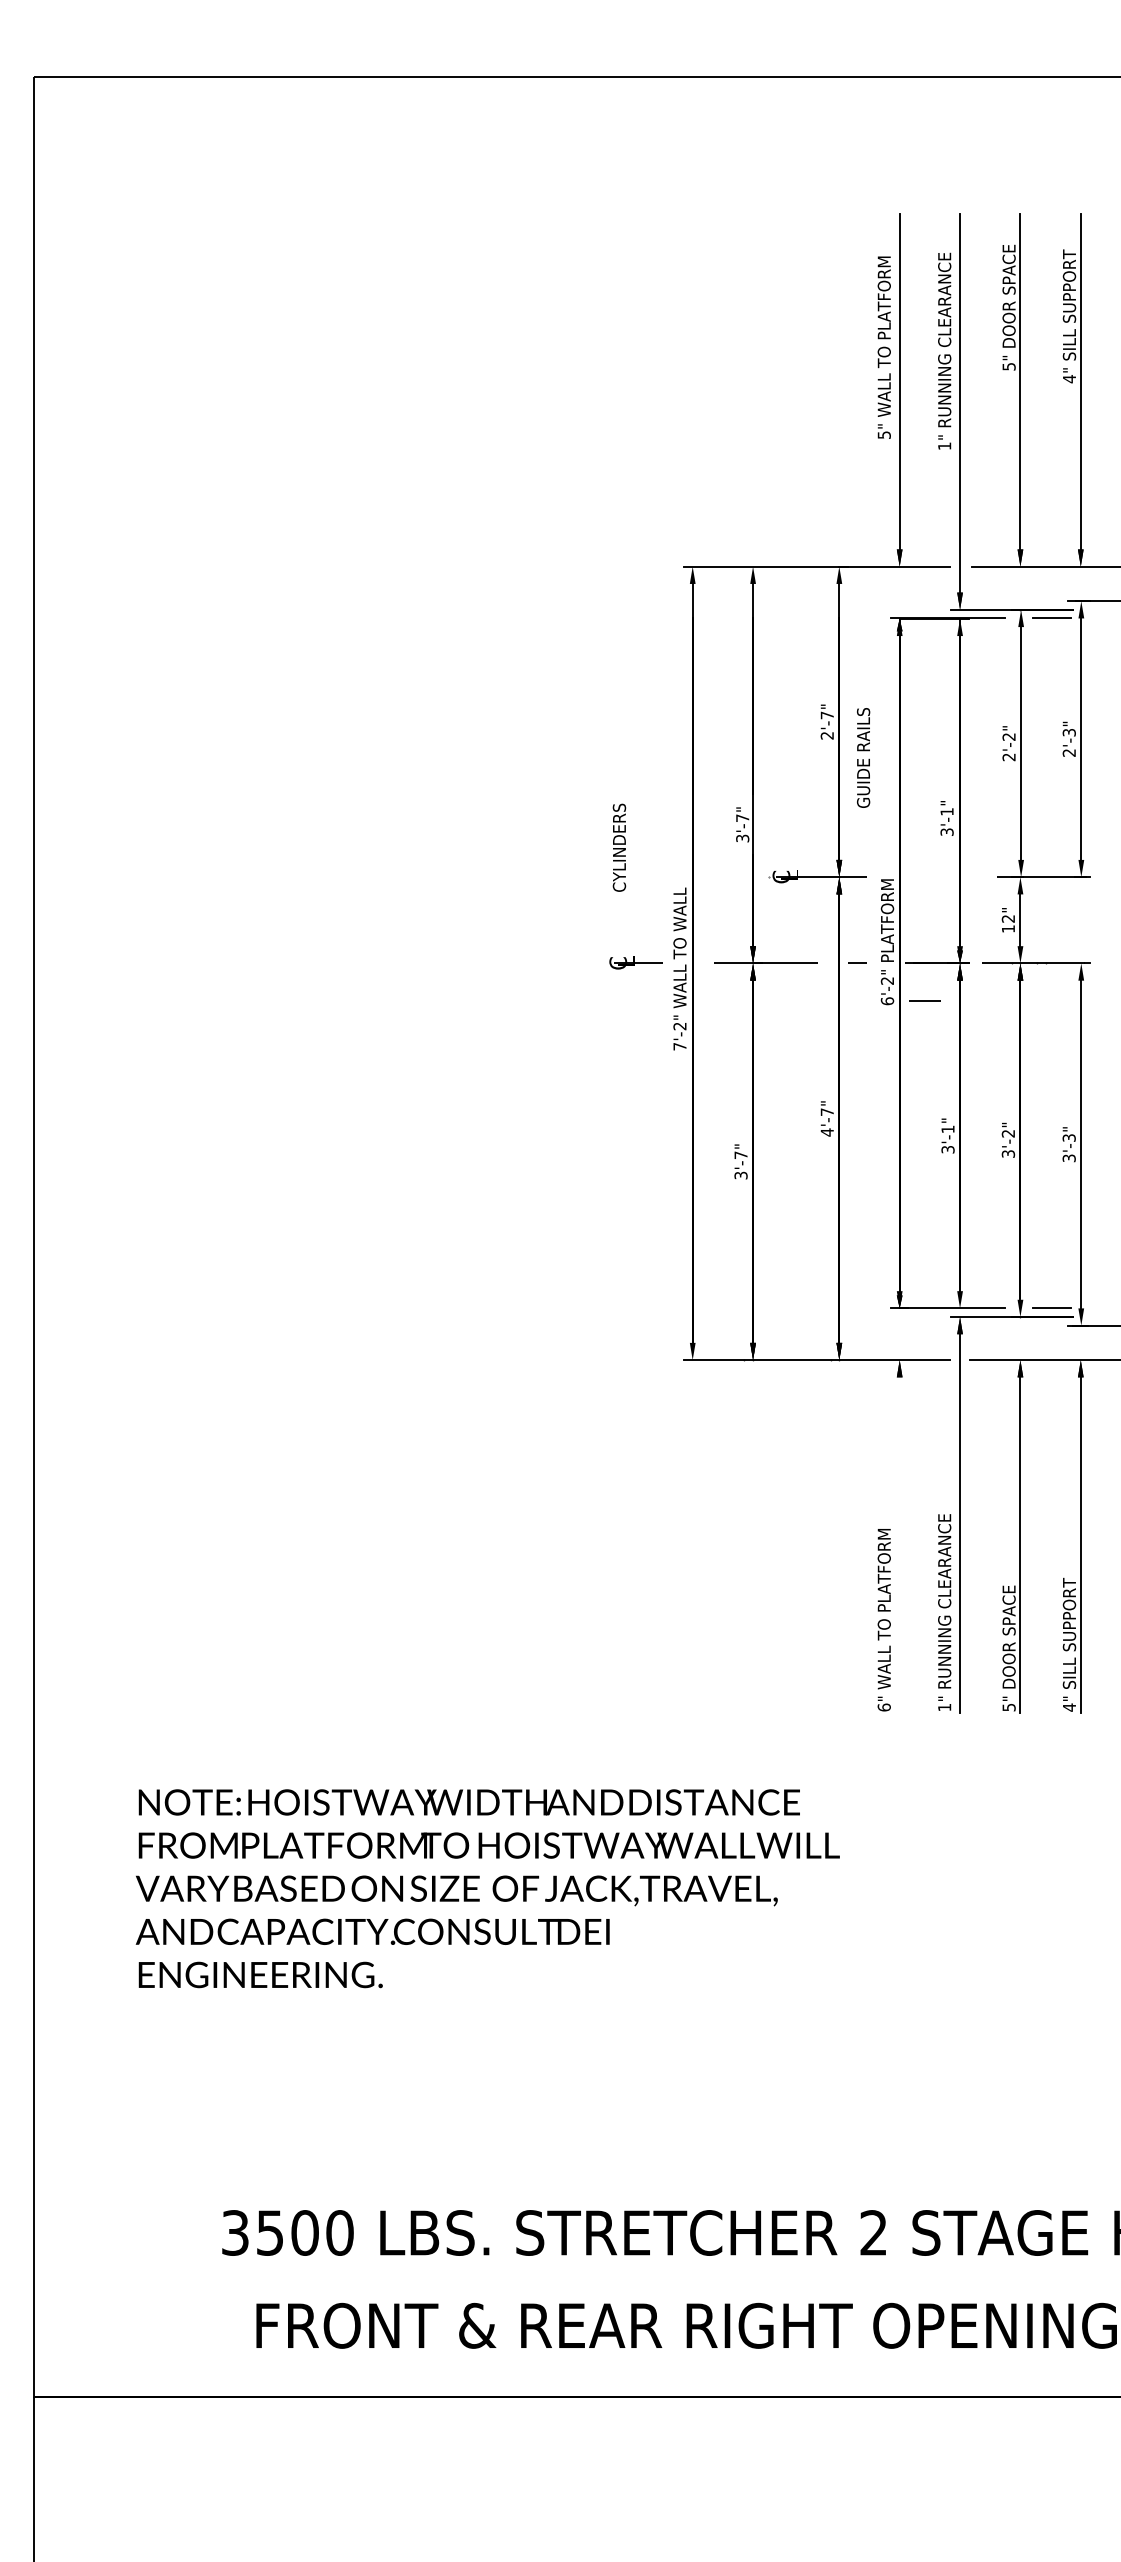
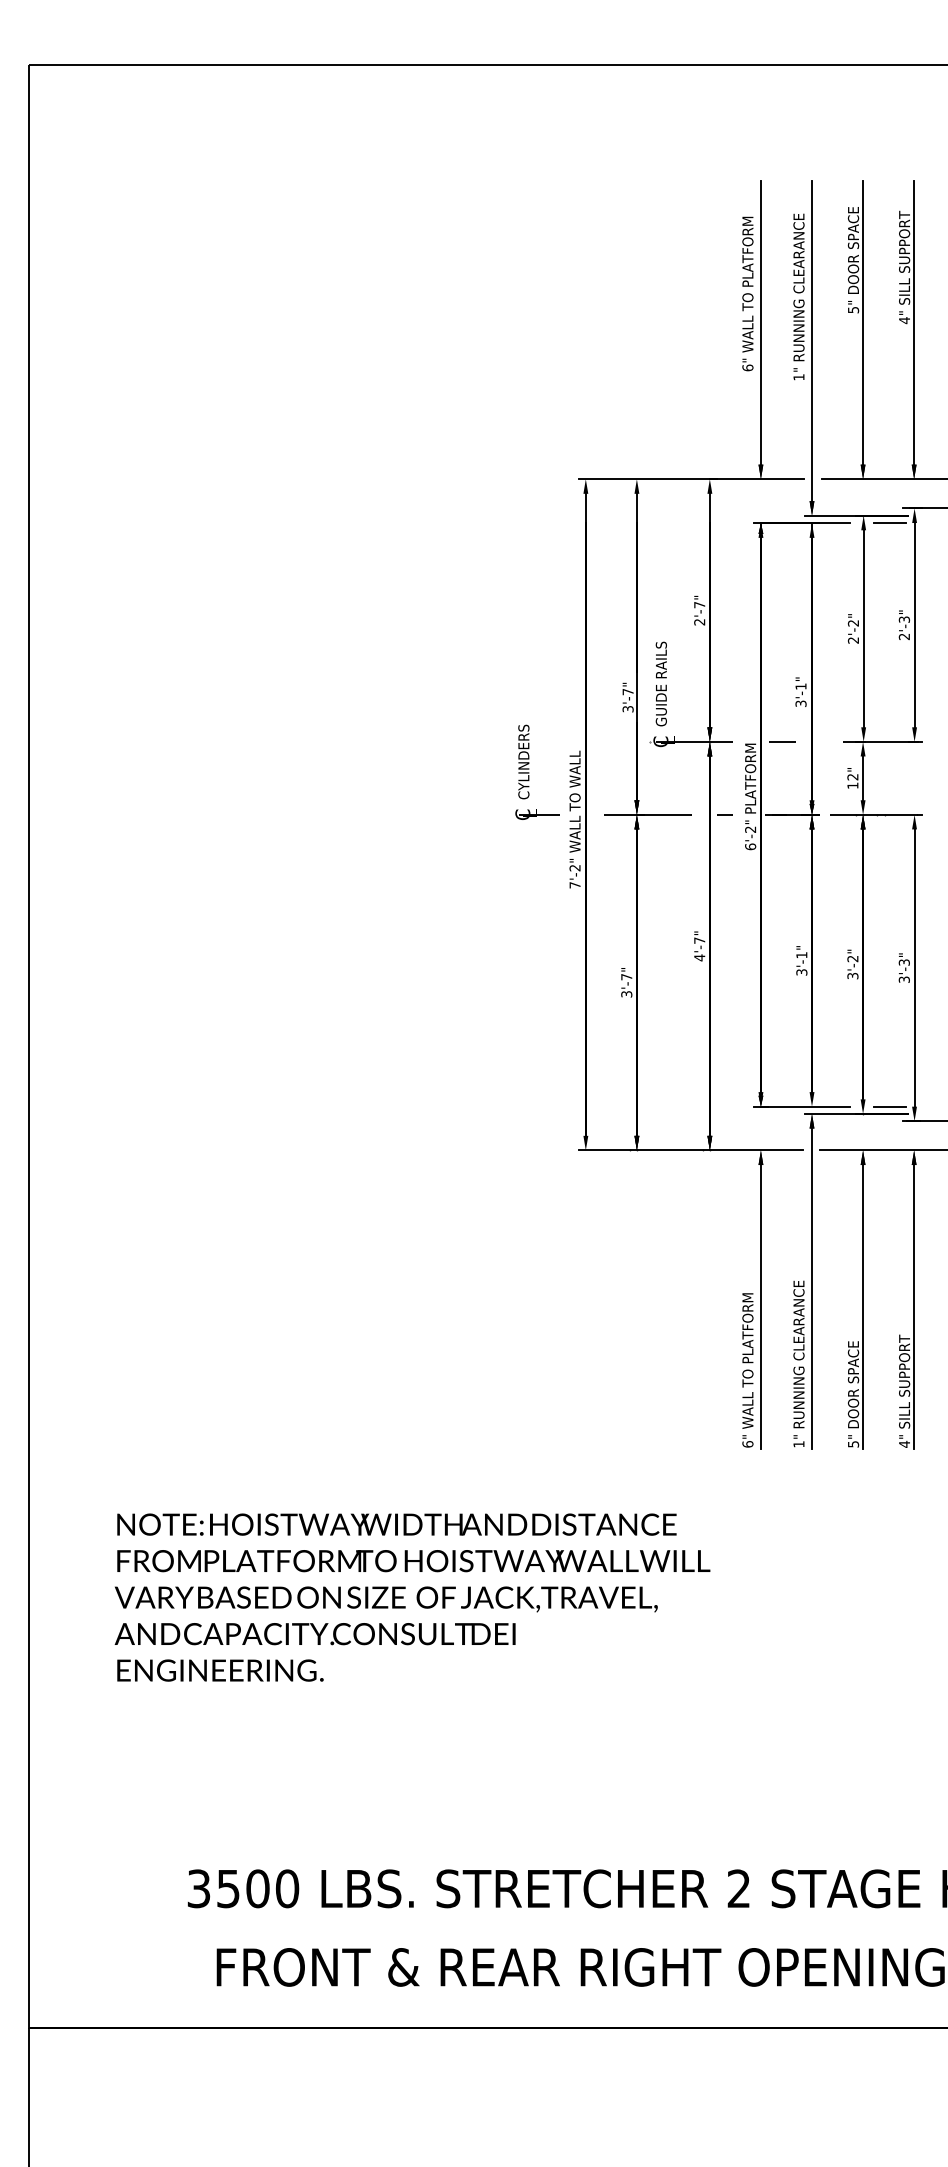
text: (883, 434) -> (747, 367), 5" -> 6"
text: (862, 757) -> (660, 683), moved
text: (619, 847) -> (523, 761), moved
line: (925, 1000) -> (782, 741), moved
line: (899, 1544) -> (760, 1306), added

